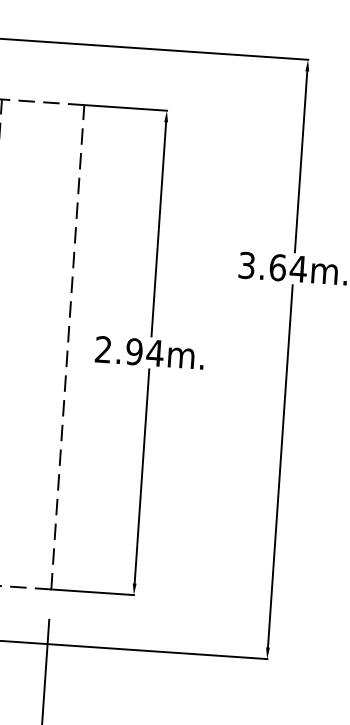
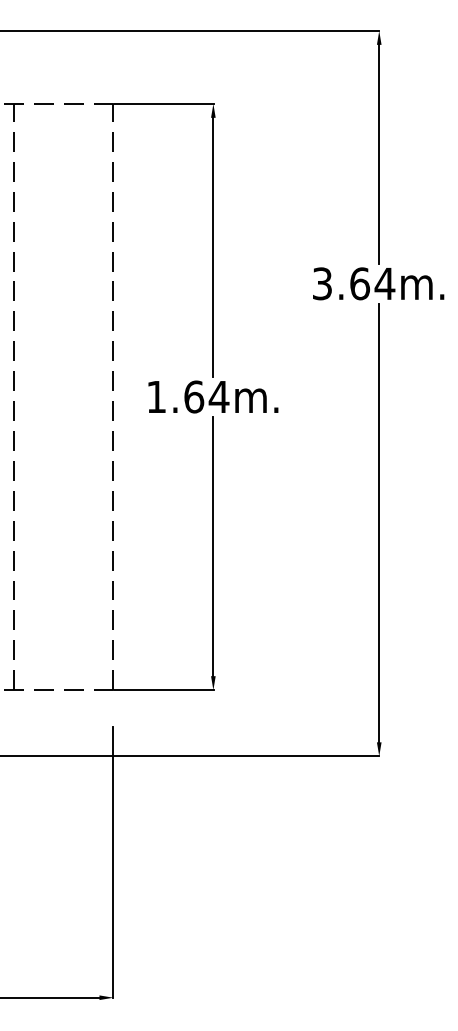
text: (119, 350) -> (175, 396), 2.94m. -> 1.64m.

